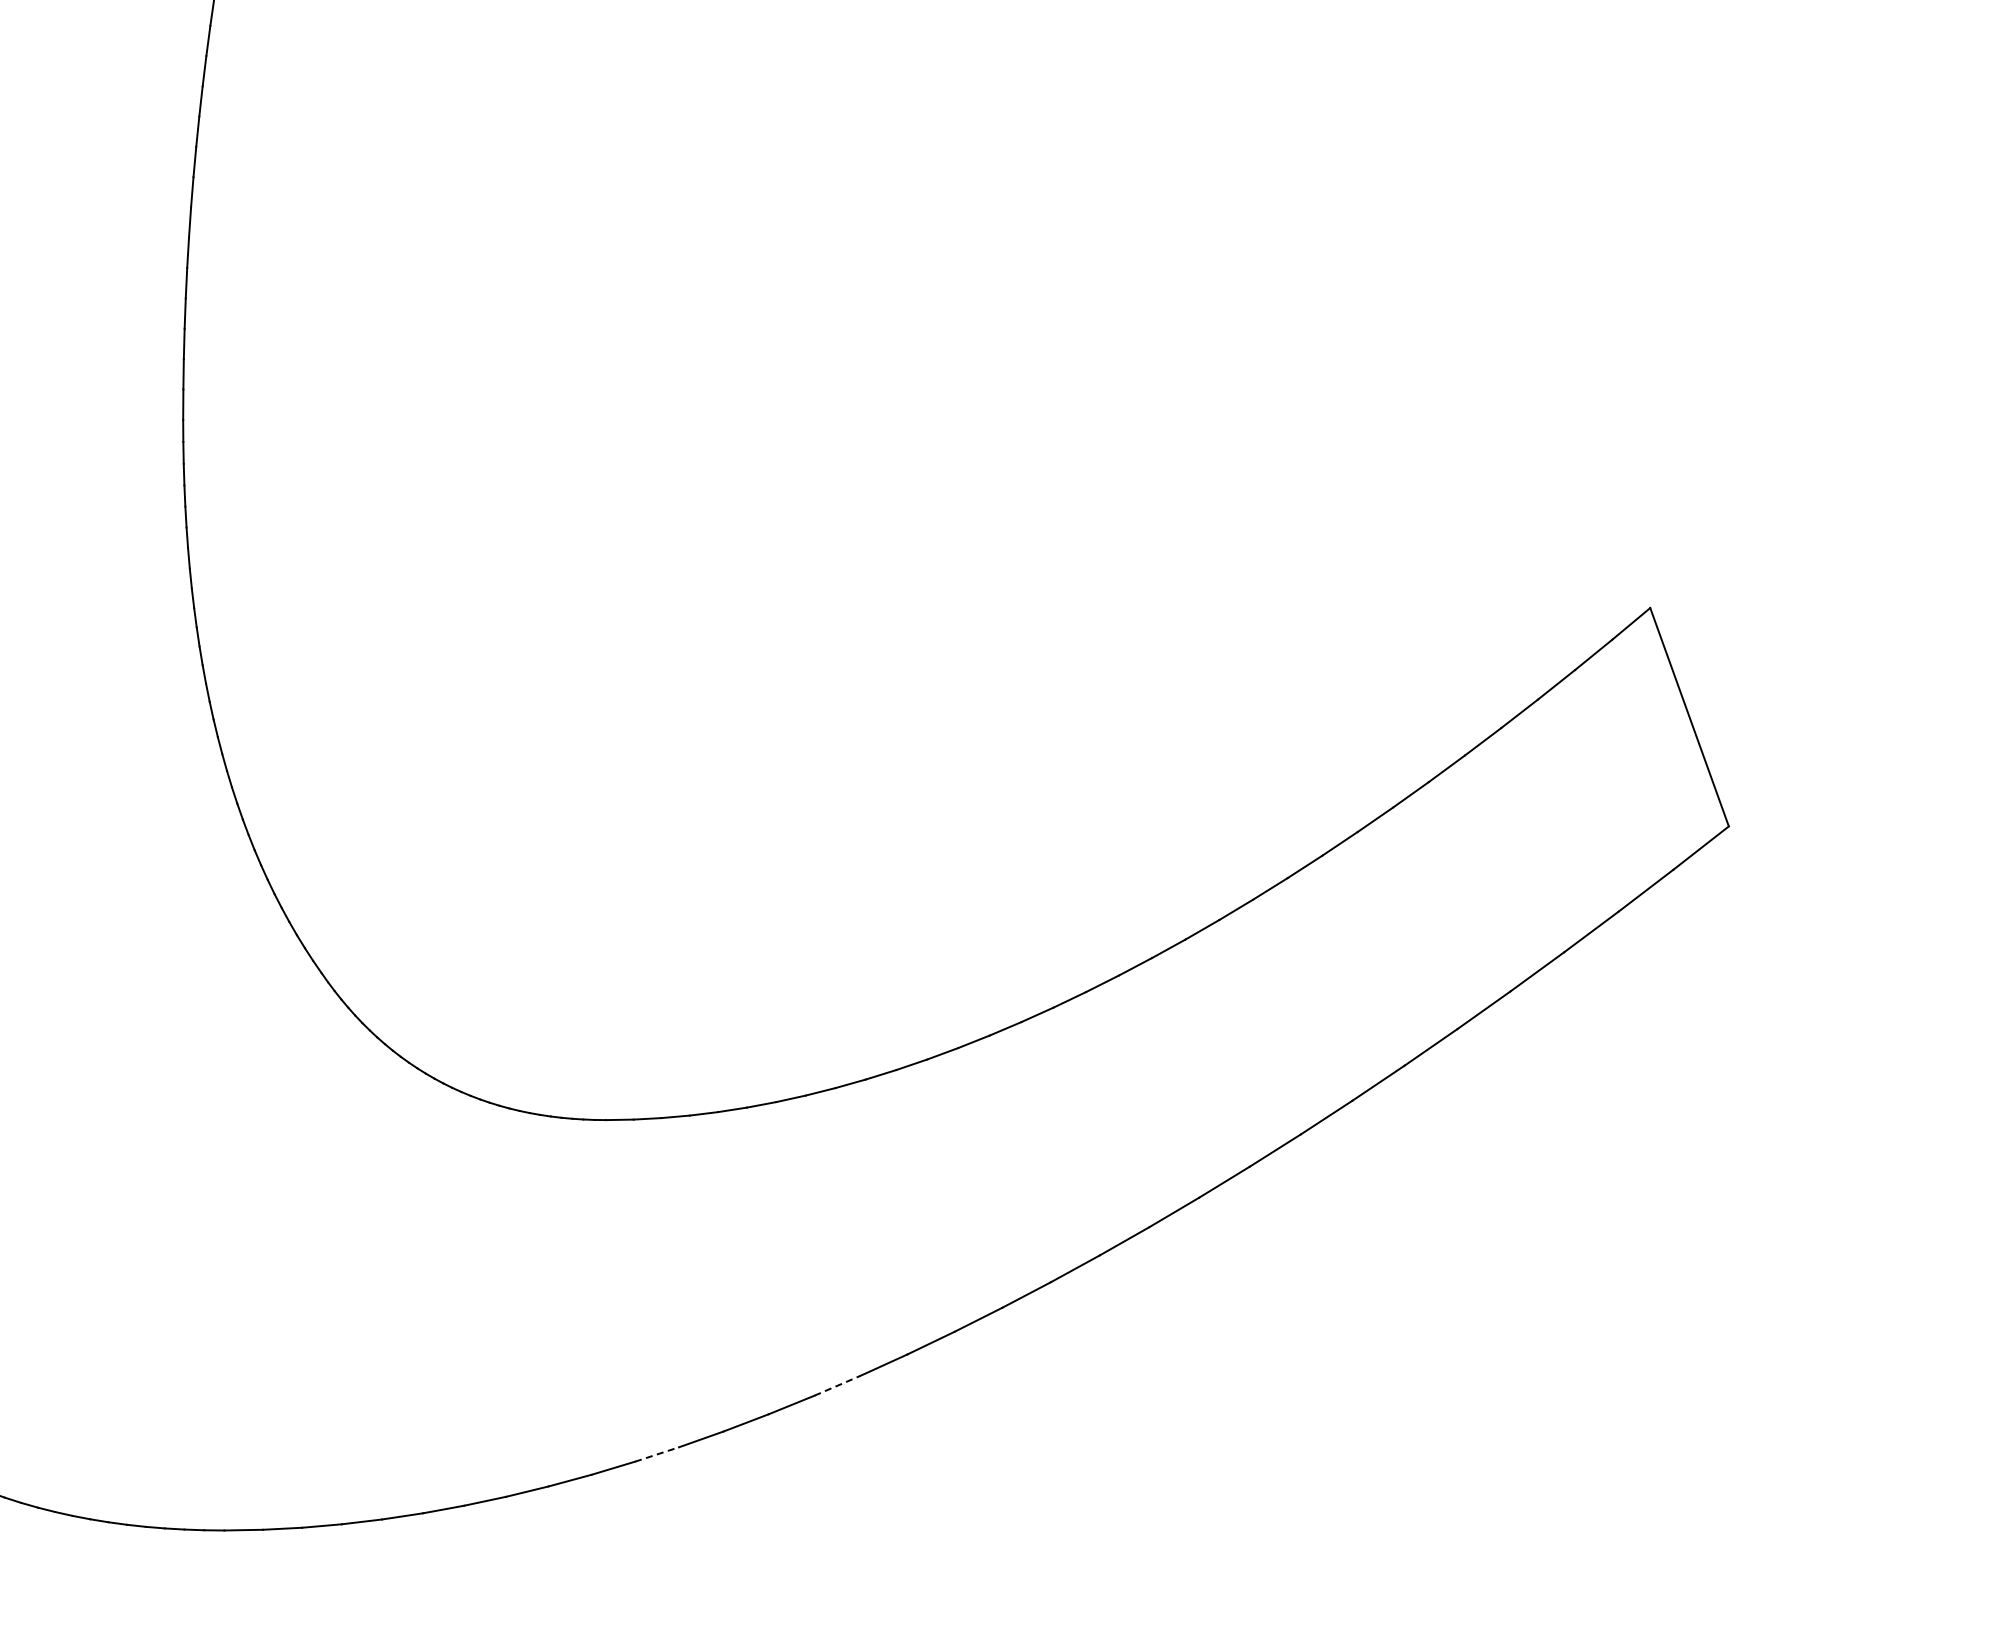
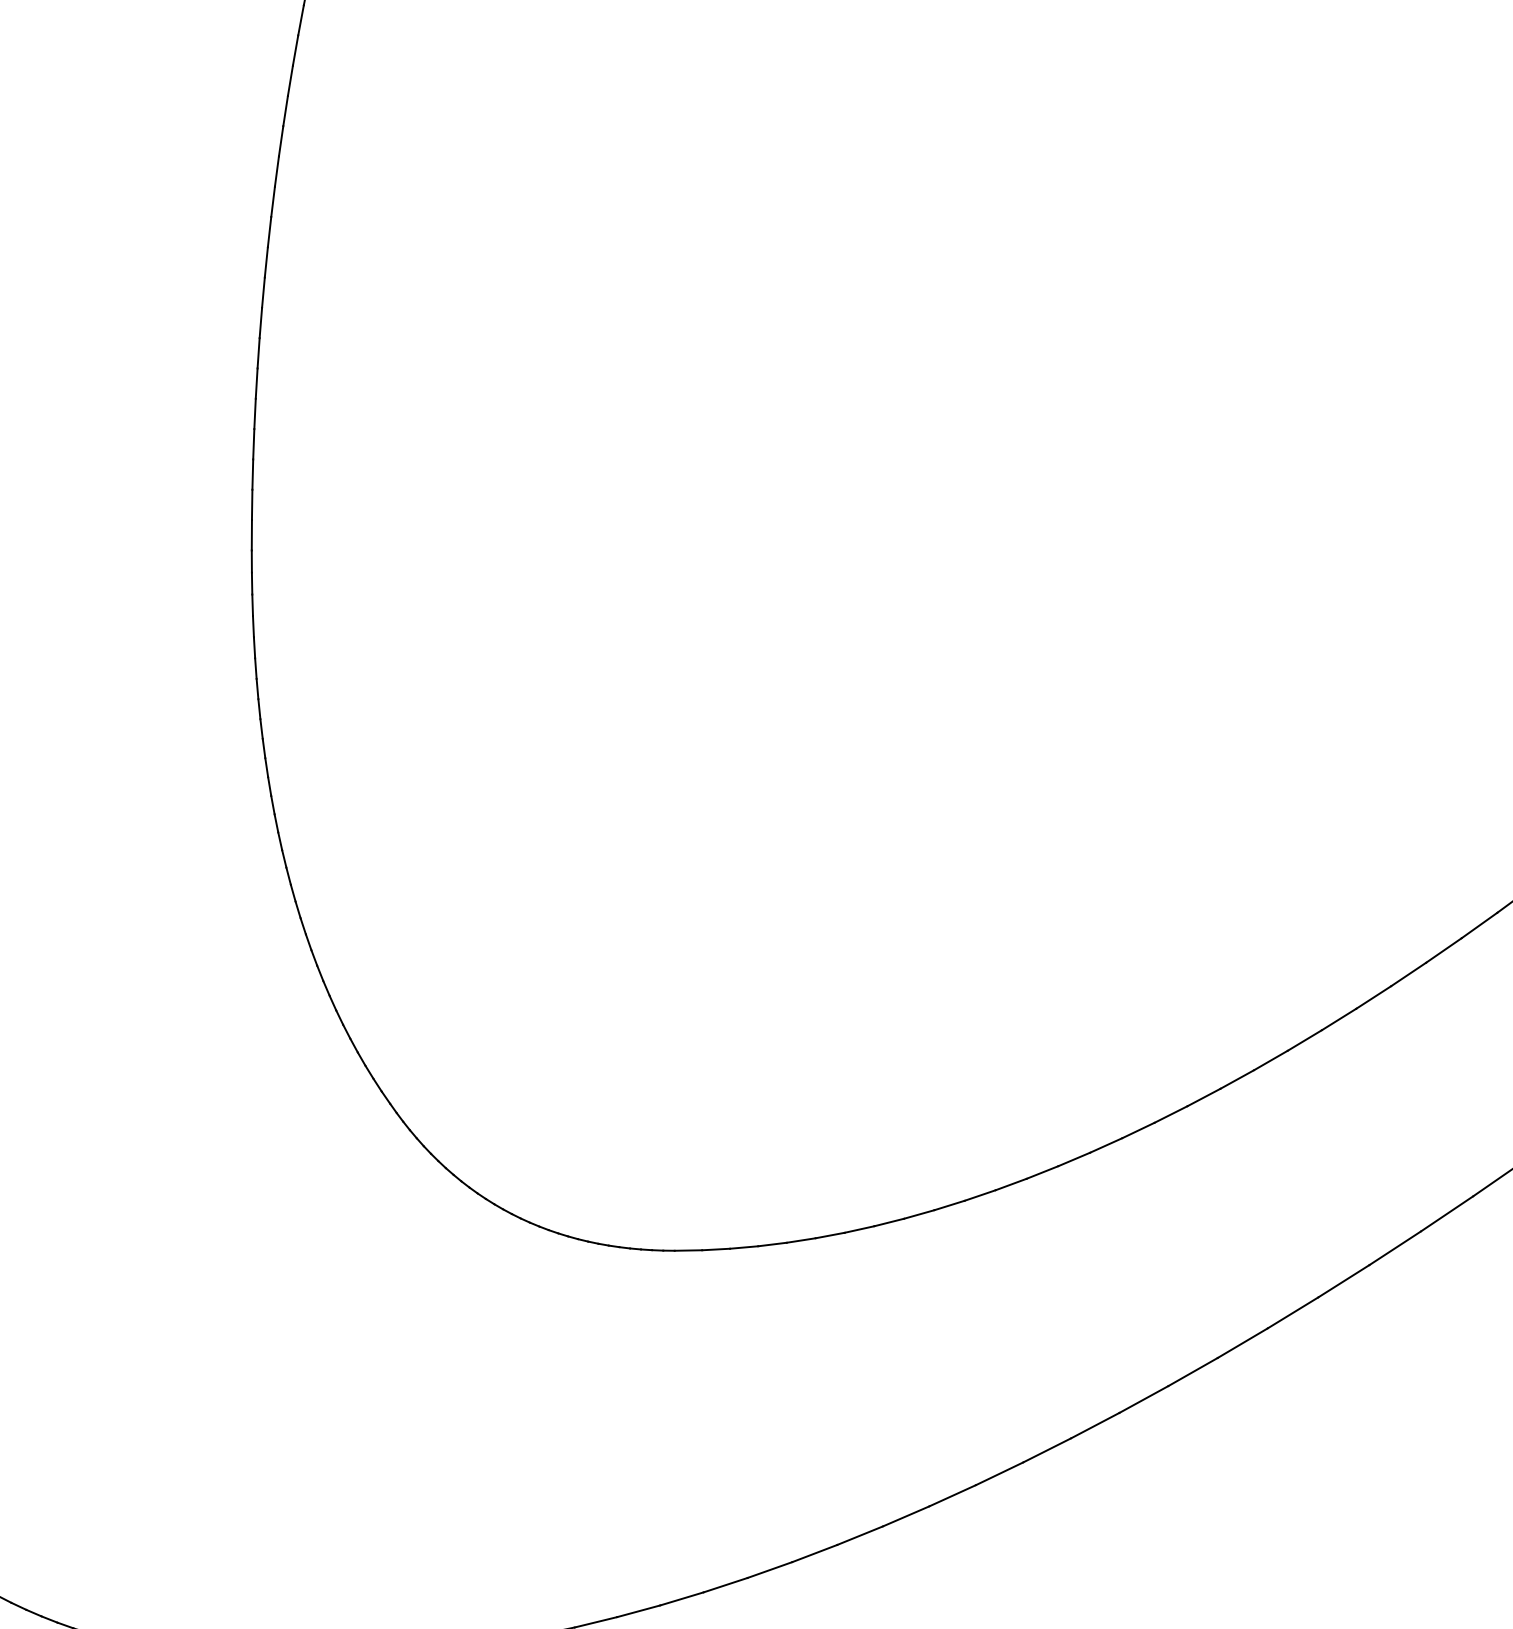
line: (837, 1385) -> (906, 1516), dashed -> solid
line: (657, 1454) -> (726, 1585), dashed -> solid

